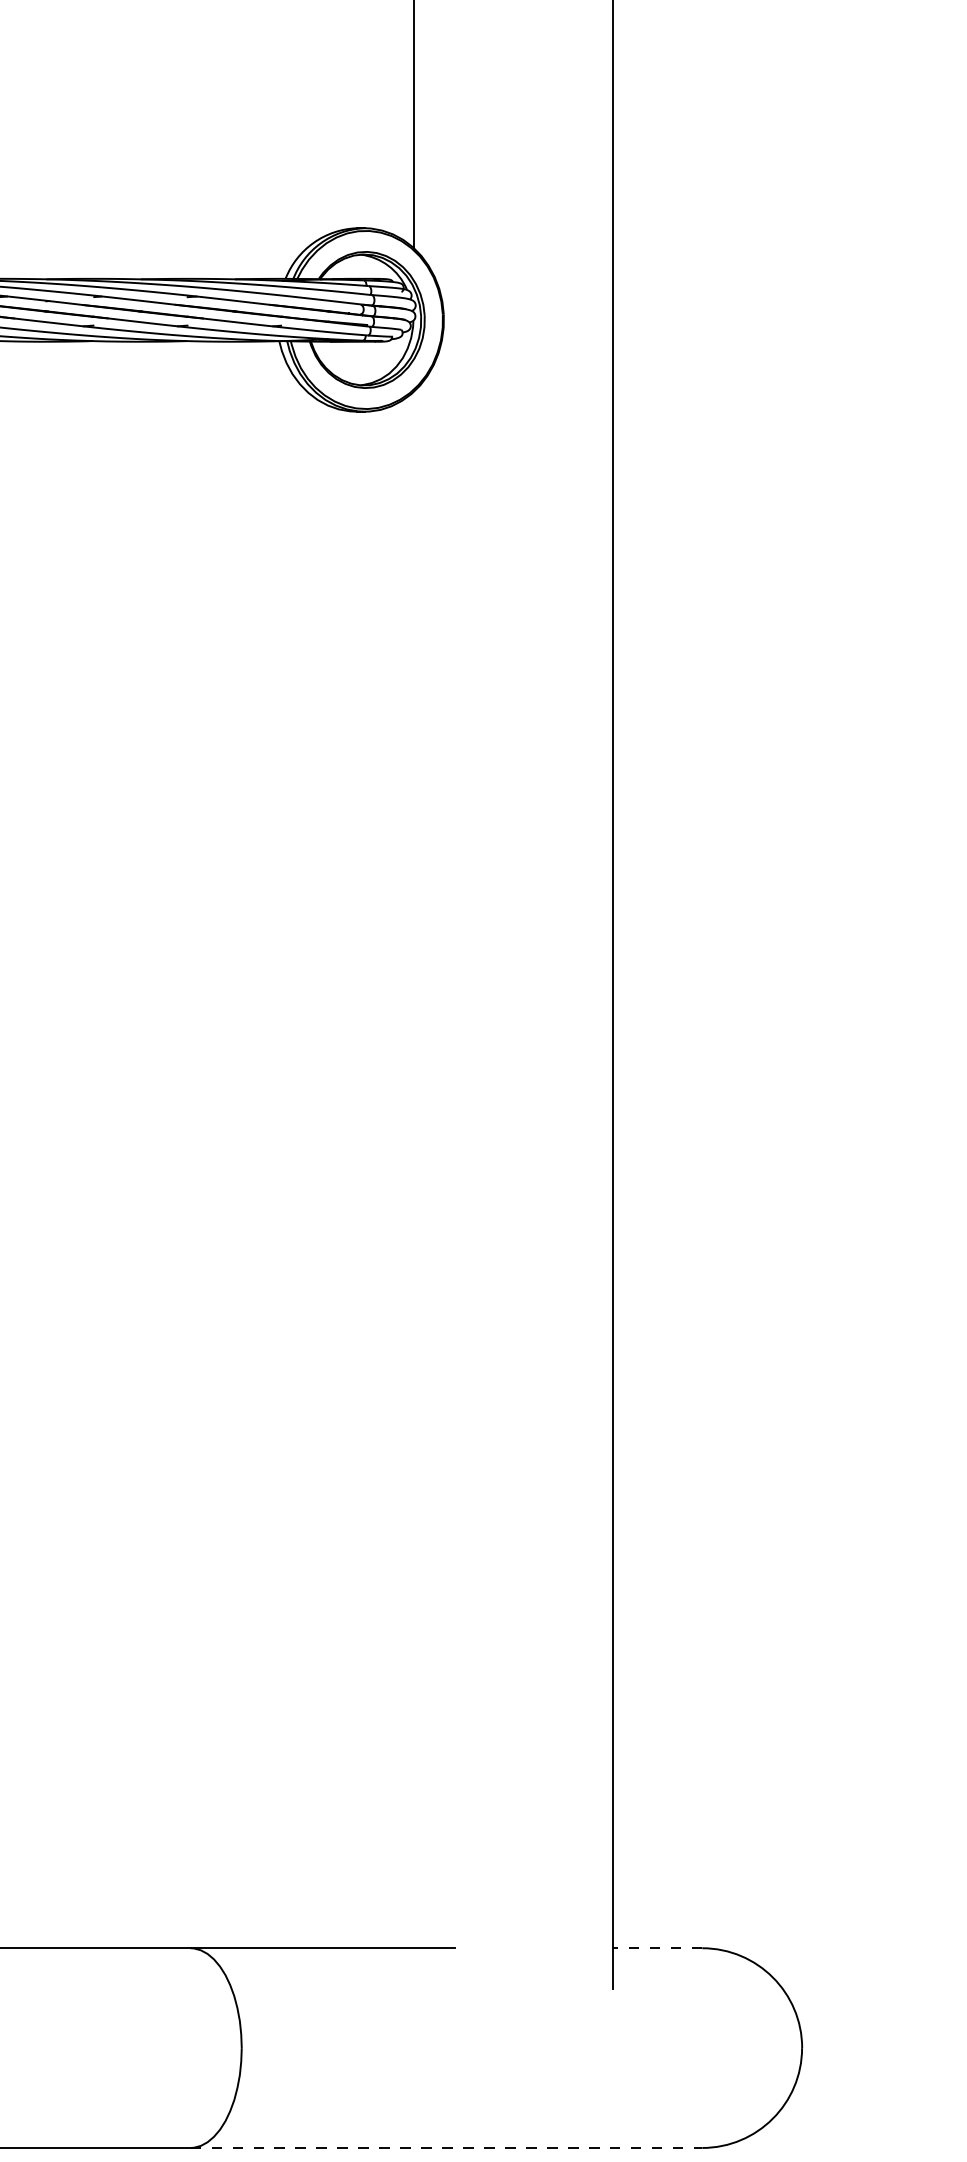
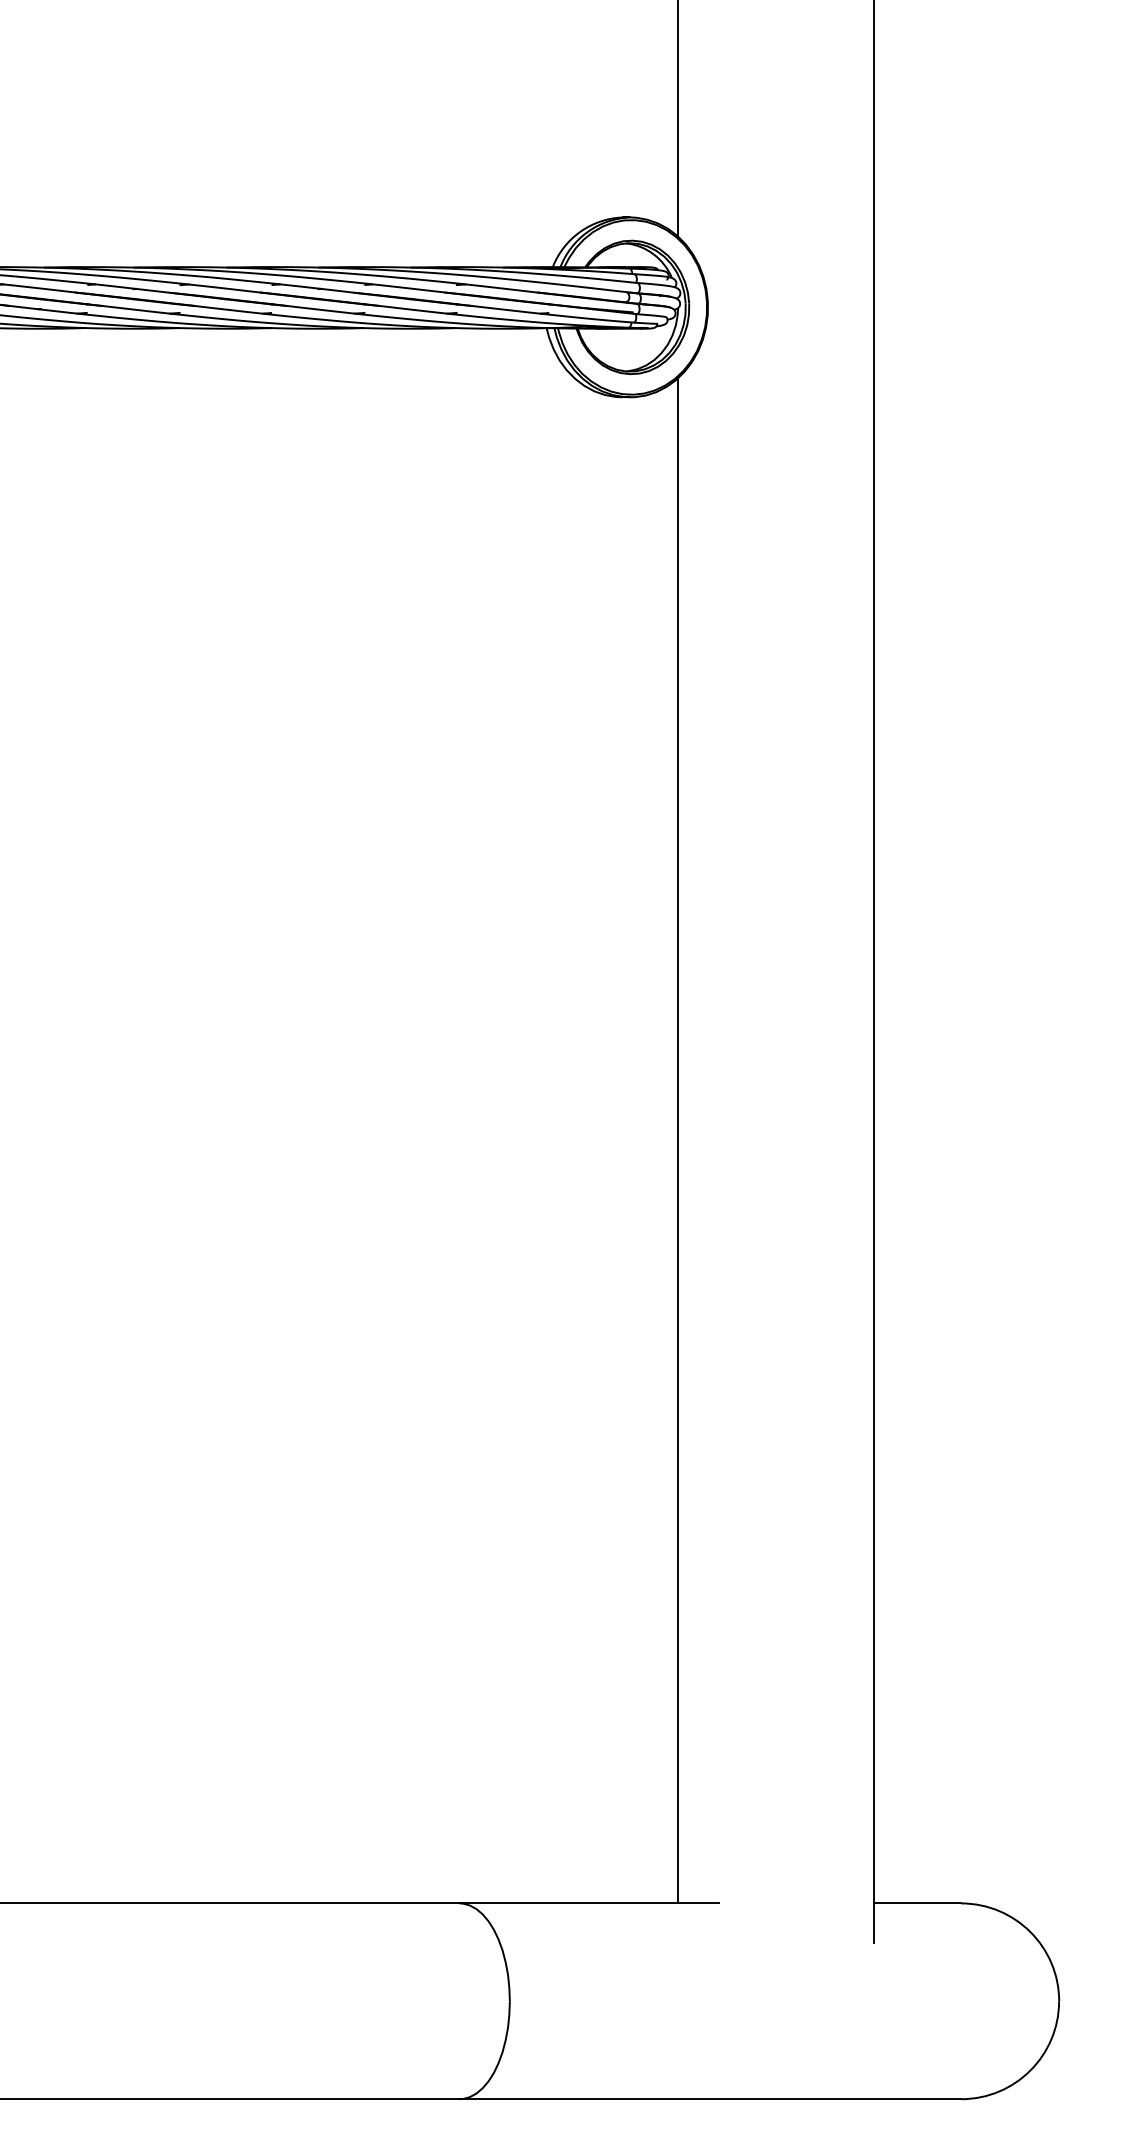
line: (413, 1169) -> (678, 1140), added
line: (657, 1948) -> (917, 1903), dashed -> solid
line: (446, 2148) -> (710, 2099), dashed -> solid

